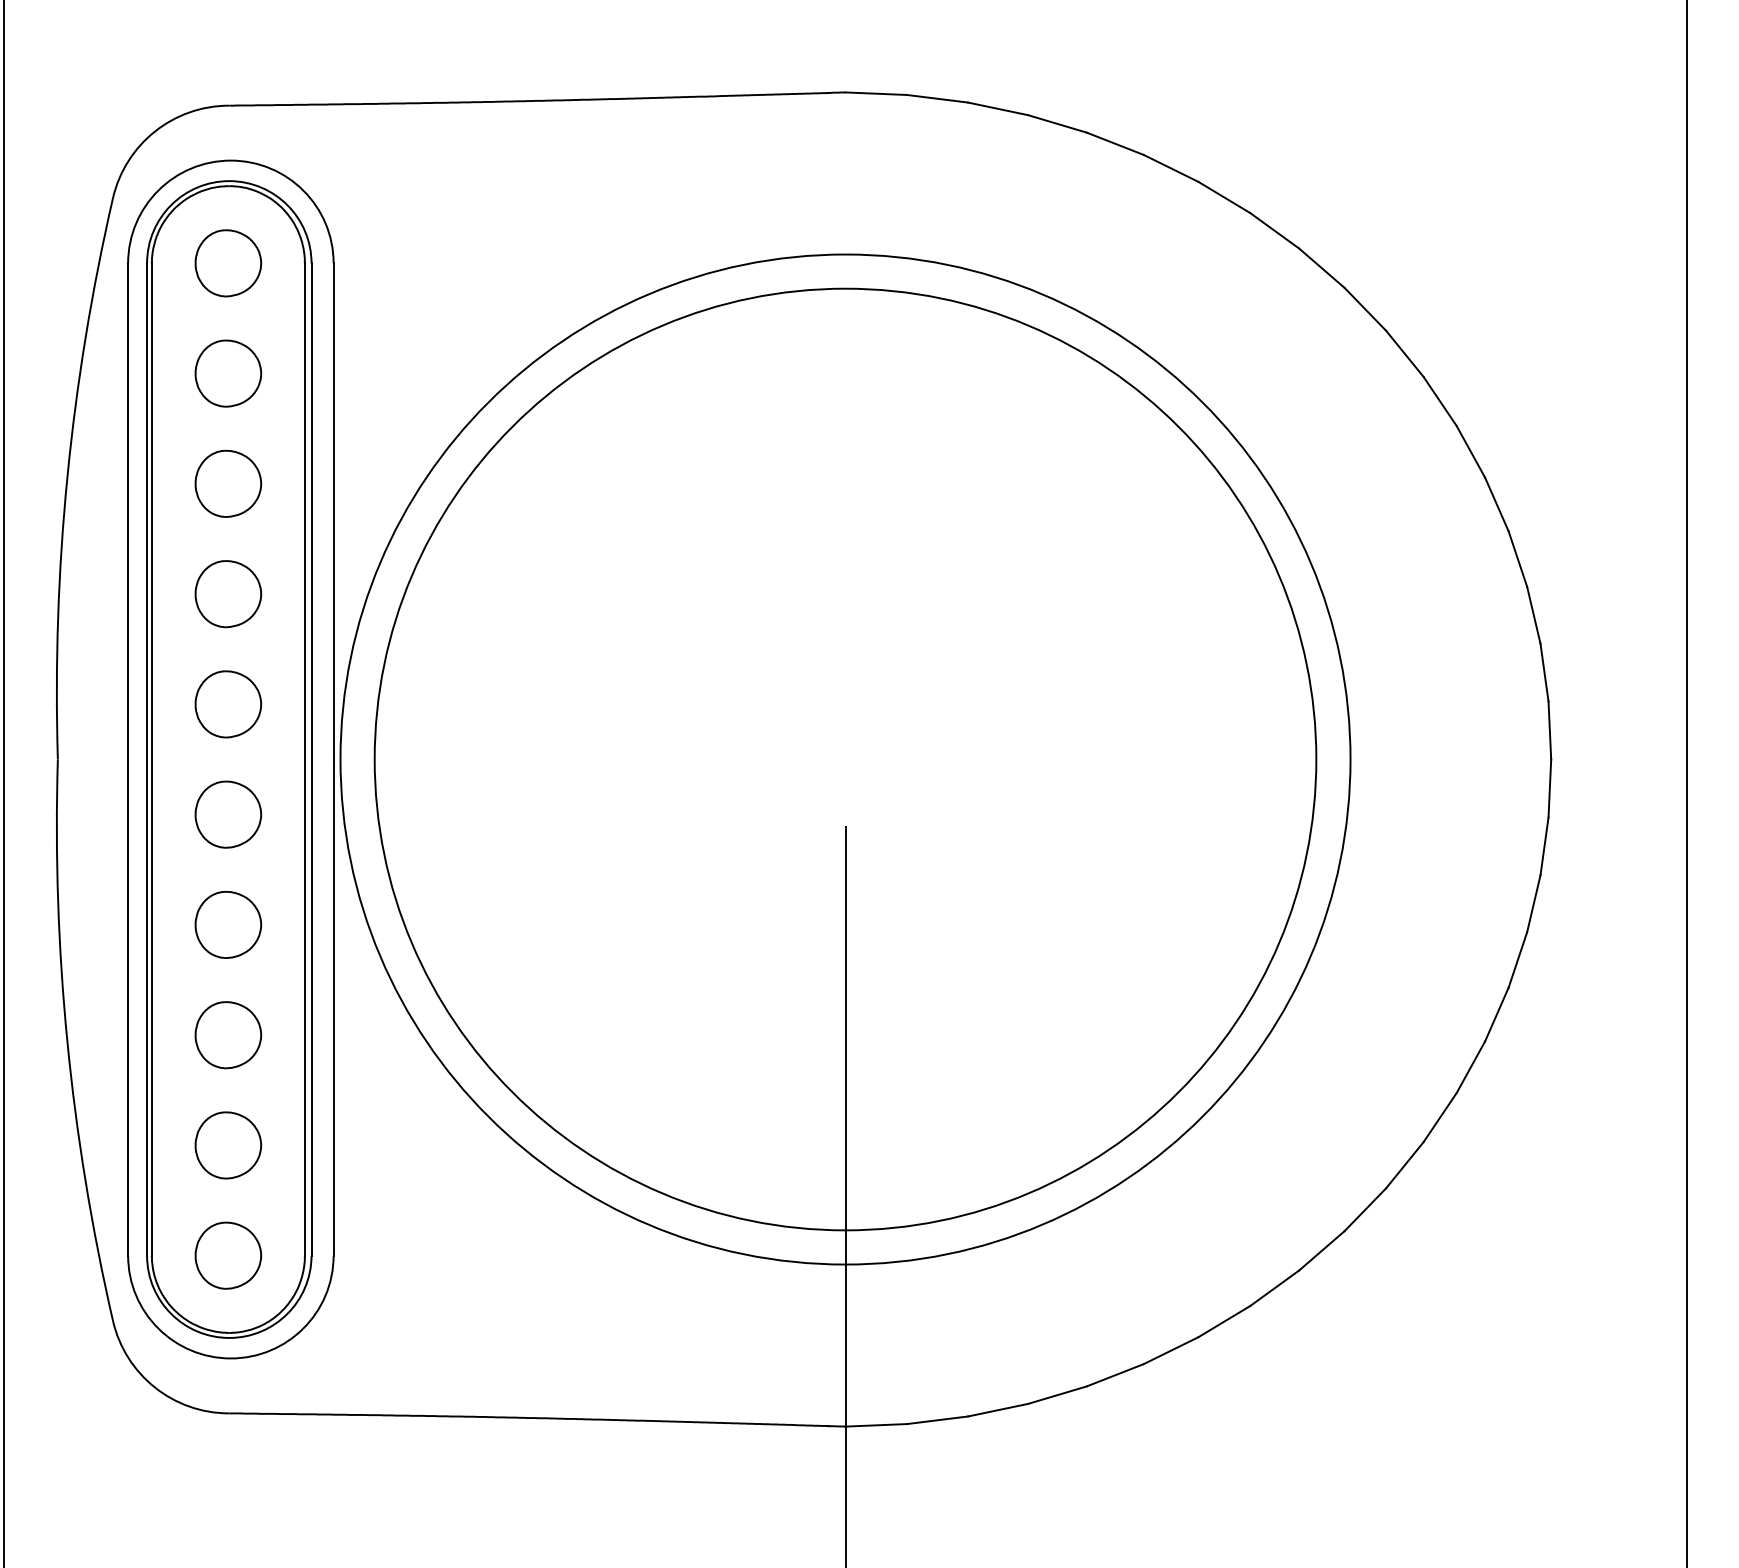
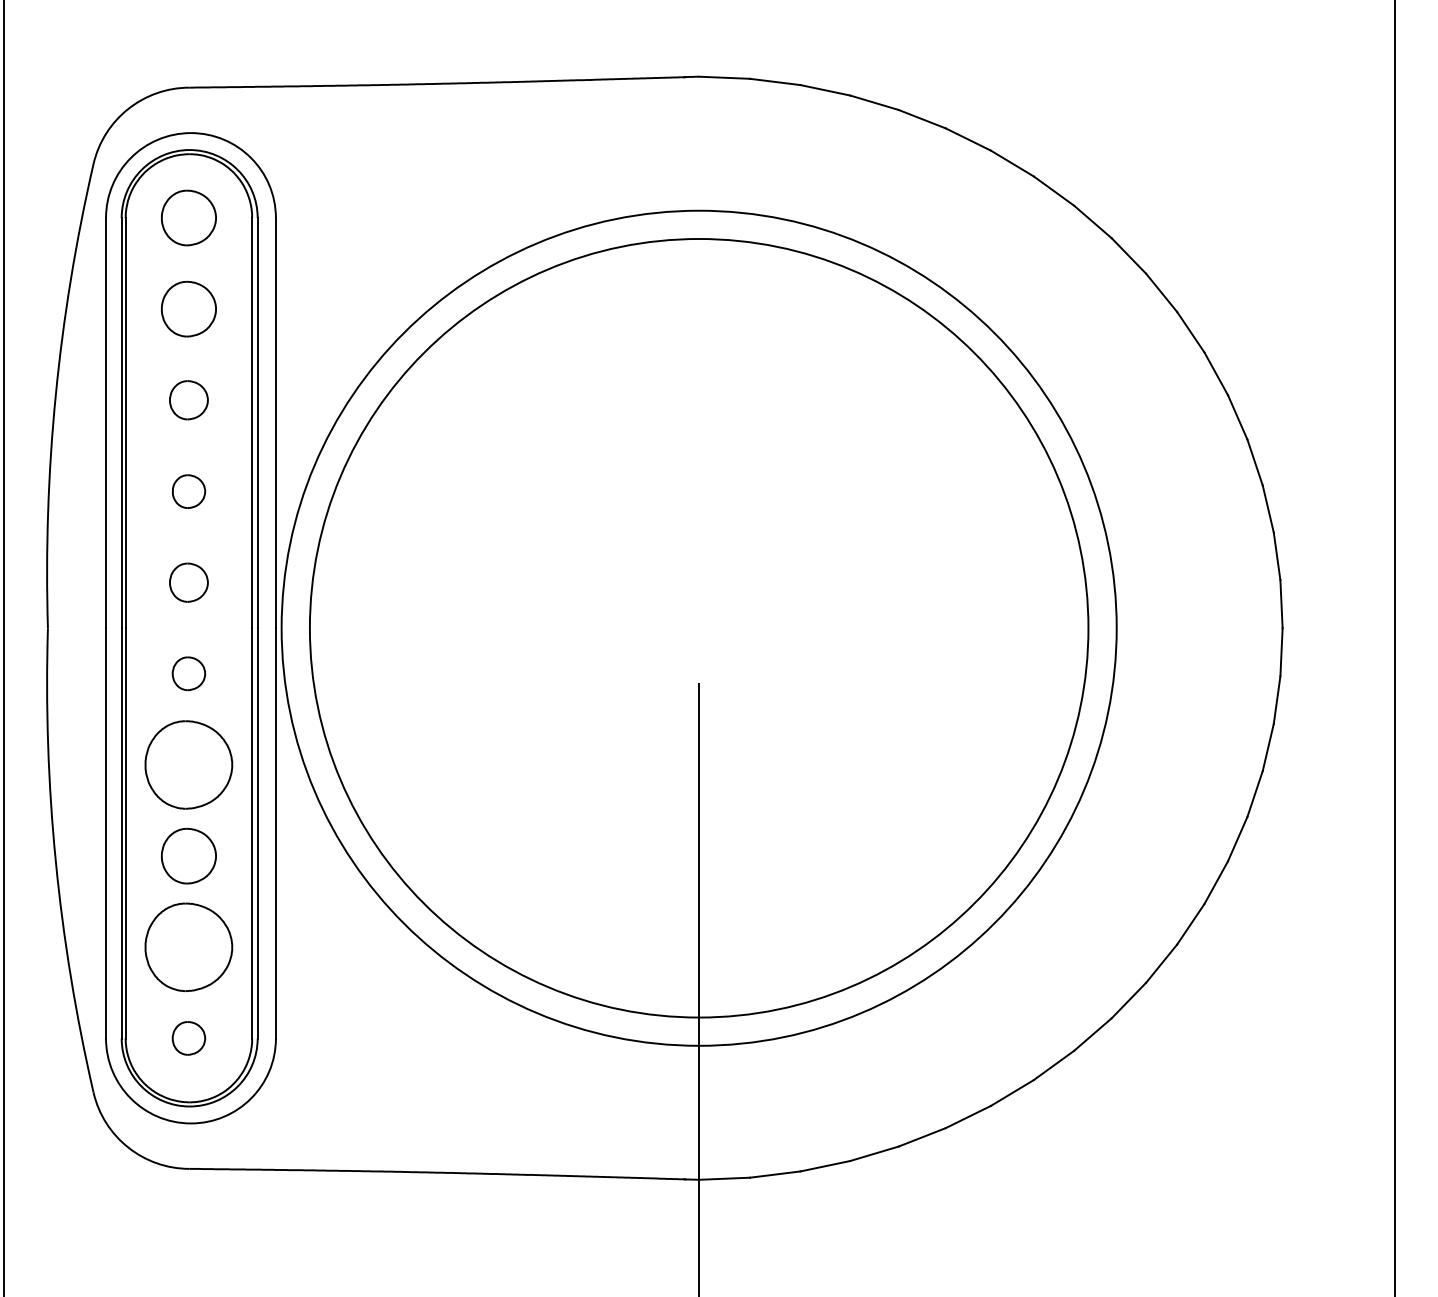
part: (228, 483) -> (189, 400), size x0.7
part: (228, 594) -> (189, 491), size x0.6
part: (228, 704) -> (189, 582), size x0.7
part: (228, 814) -> (189, 673), size x0.6
part: (228, 924) -> (189, 764), size x1.6
part: (228, 1145) -> (189, 947), size x1.6
part: (228, 1255) -> (189, 1038), size x0.6

